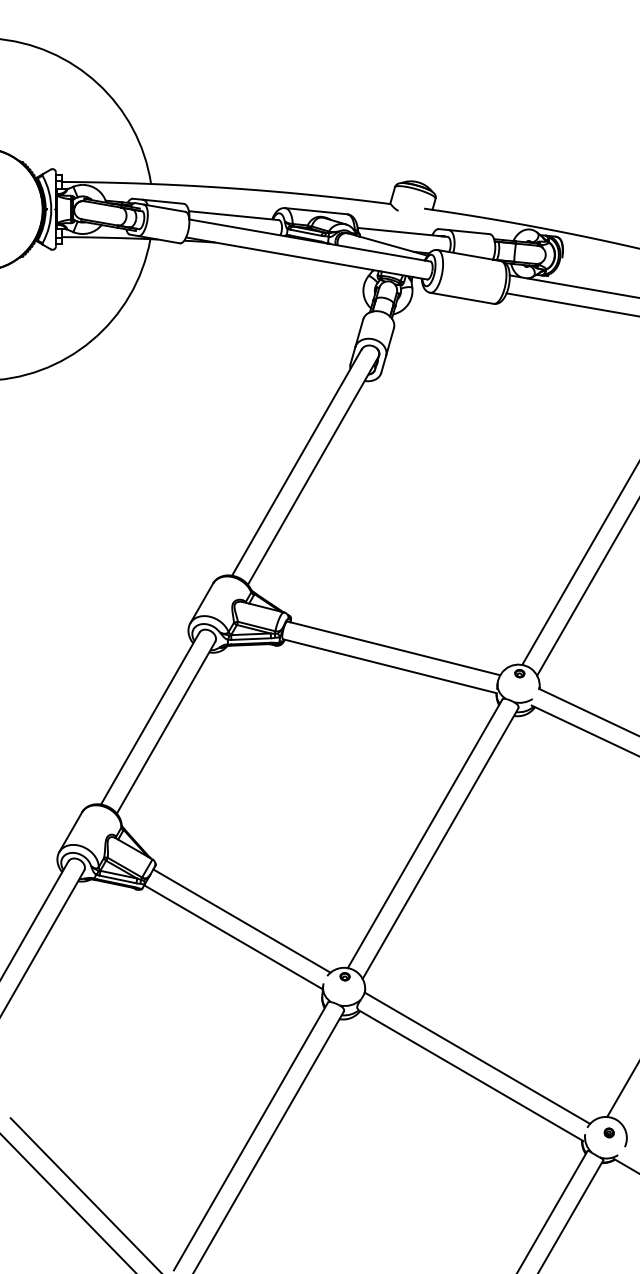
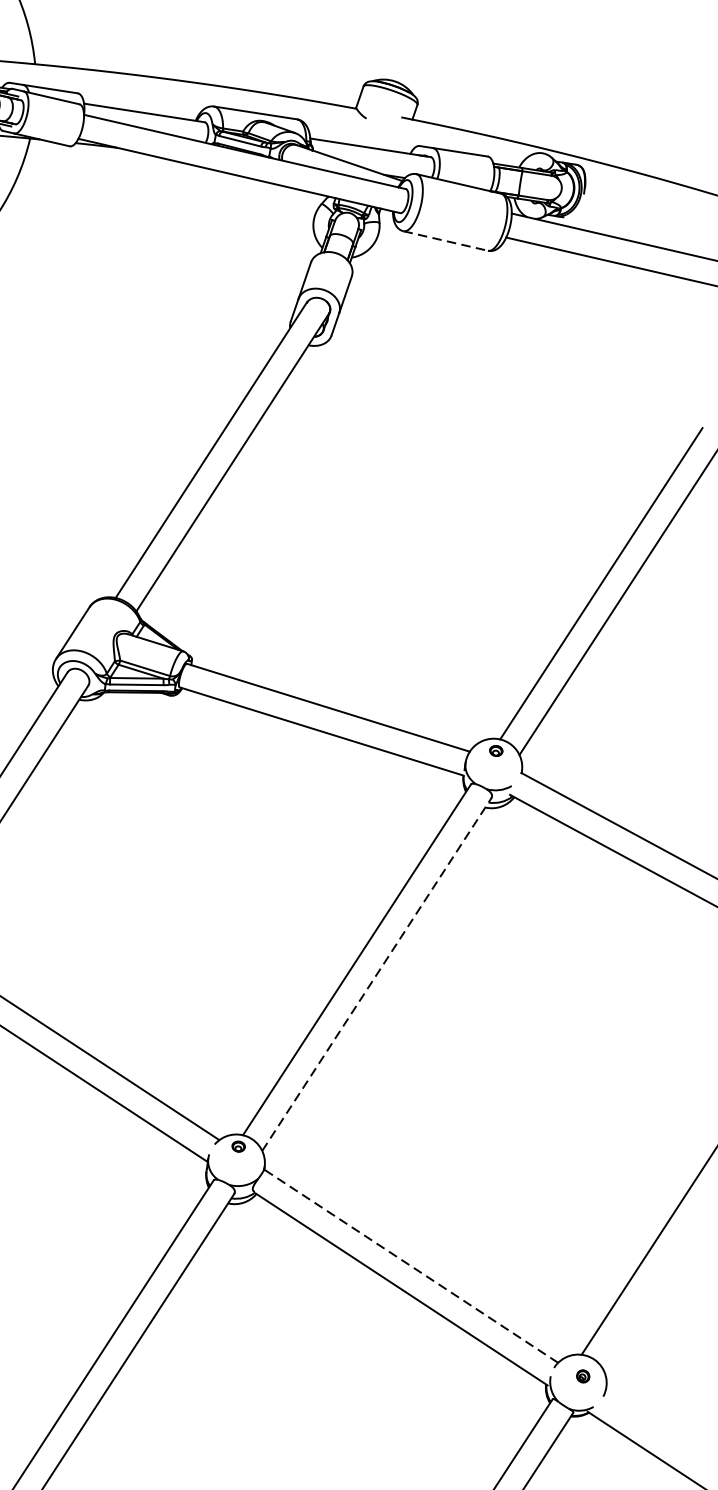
line: (462, 298) -> (446, 241), solid -> dashed
line: (440, 843) -> (376, 974), solid -> dashed
line: (477, 1058) -> (411, 1266), solid -> dashed

